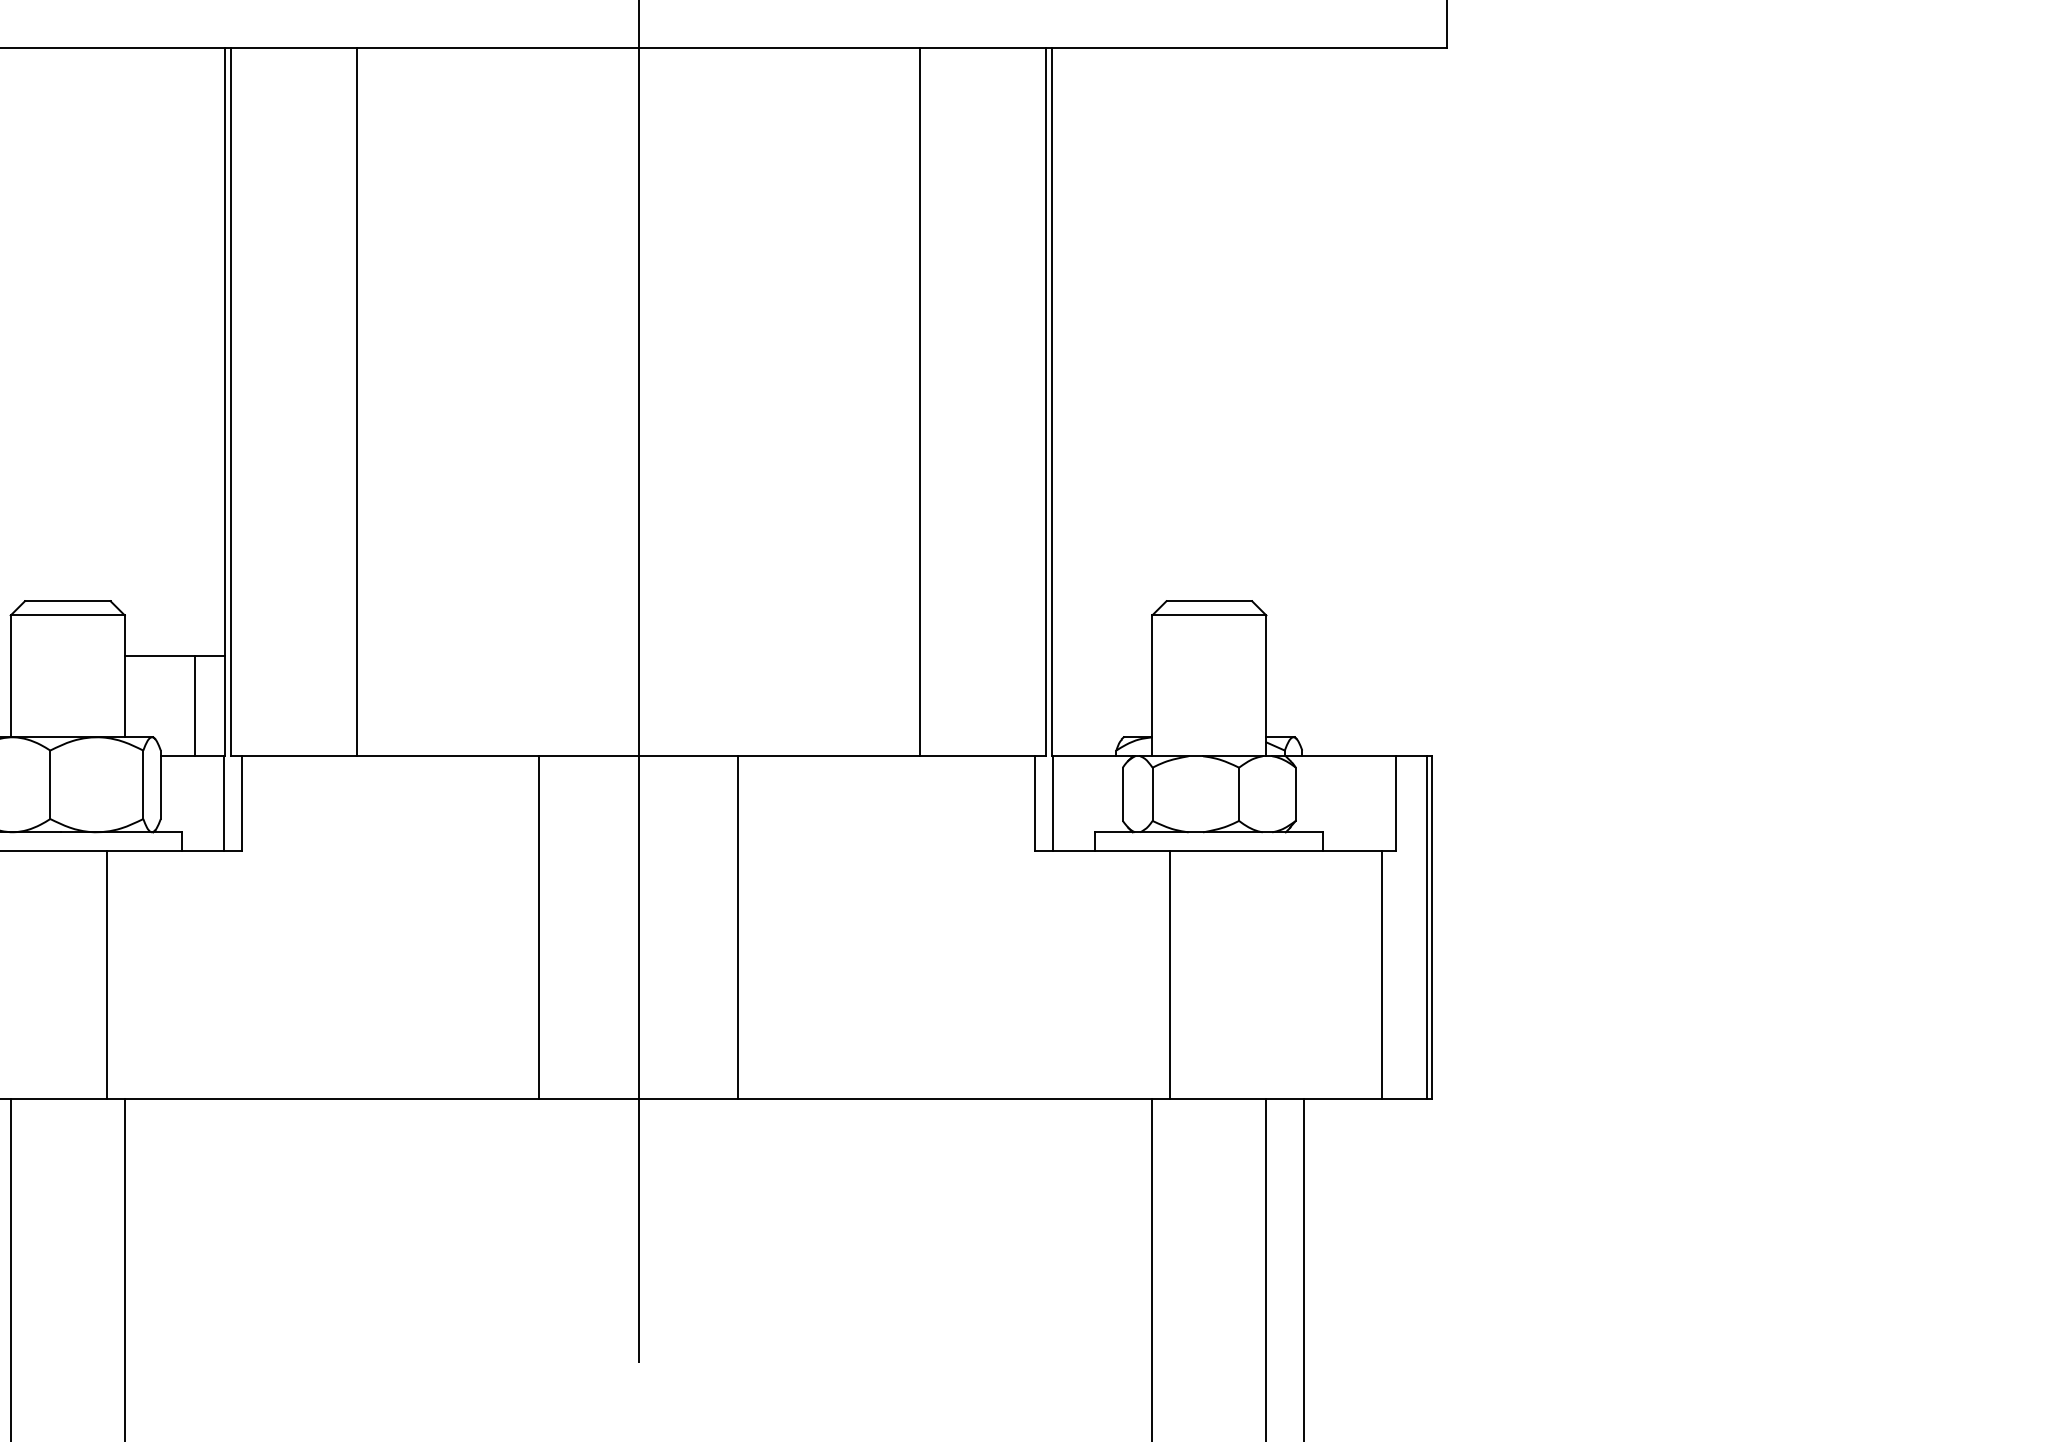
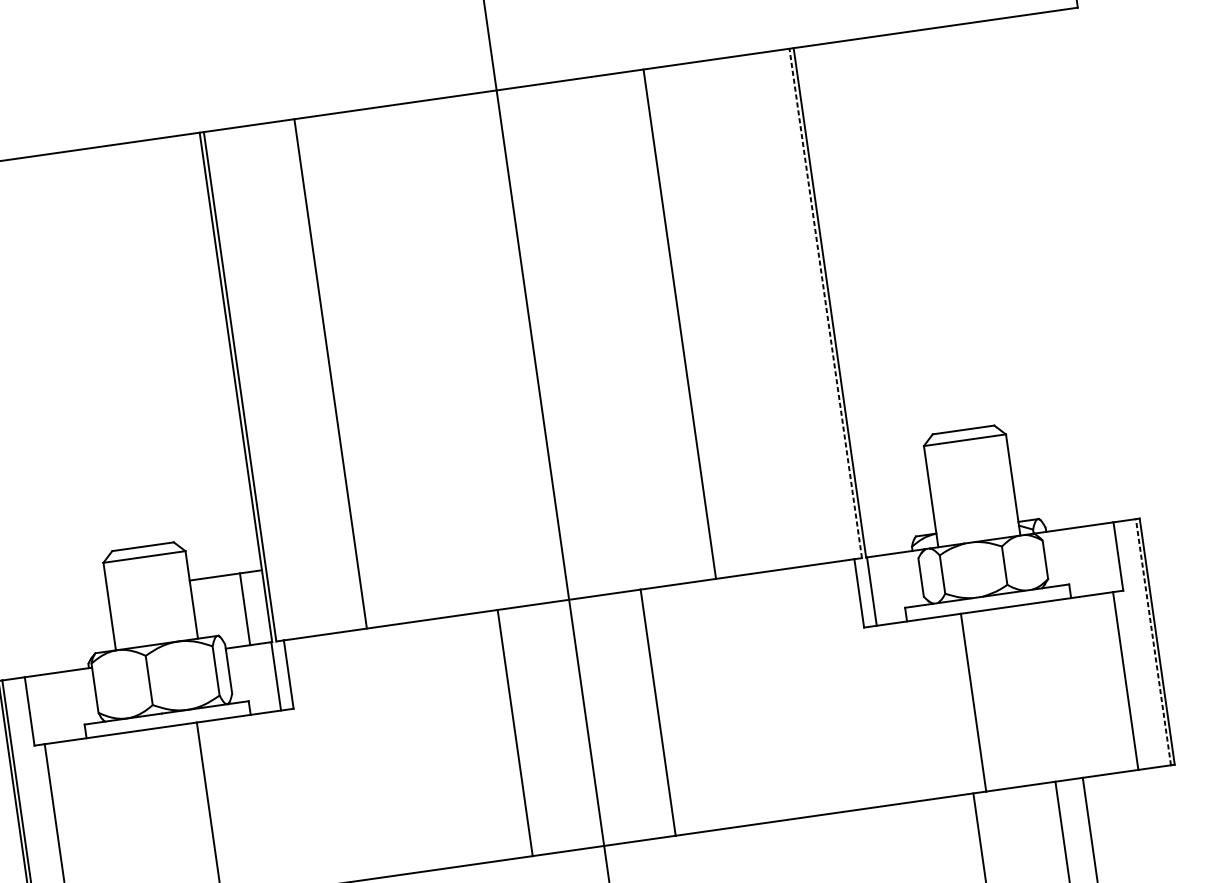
line: (919, 401) -> (679, 323), moved
line: (1045, 401) -> (825, 303), solid -> dashed
line: (1427, 927) -> (1153, 642), solid -> dashed

